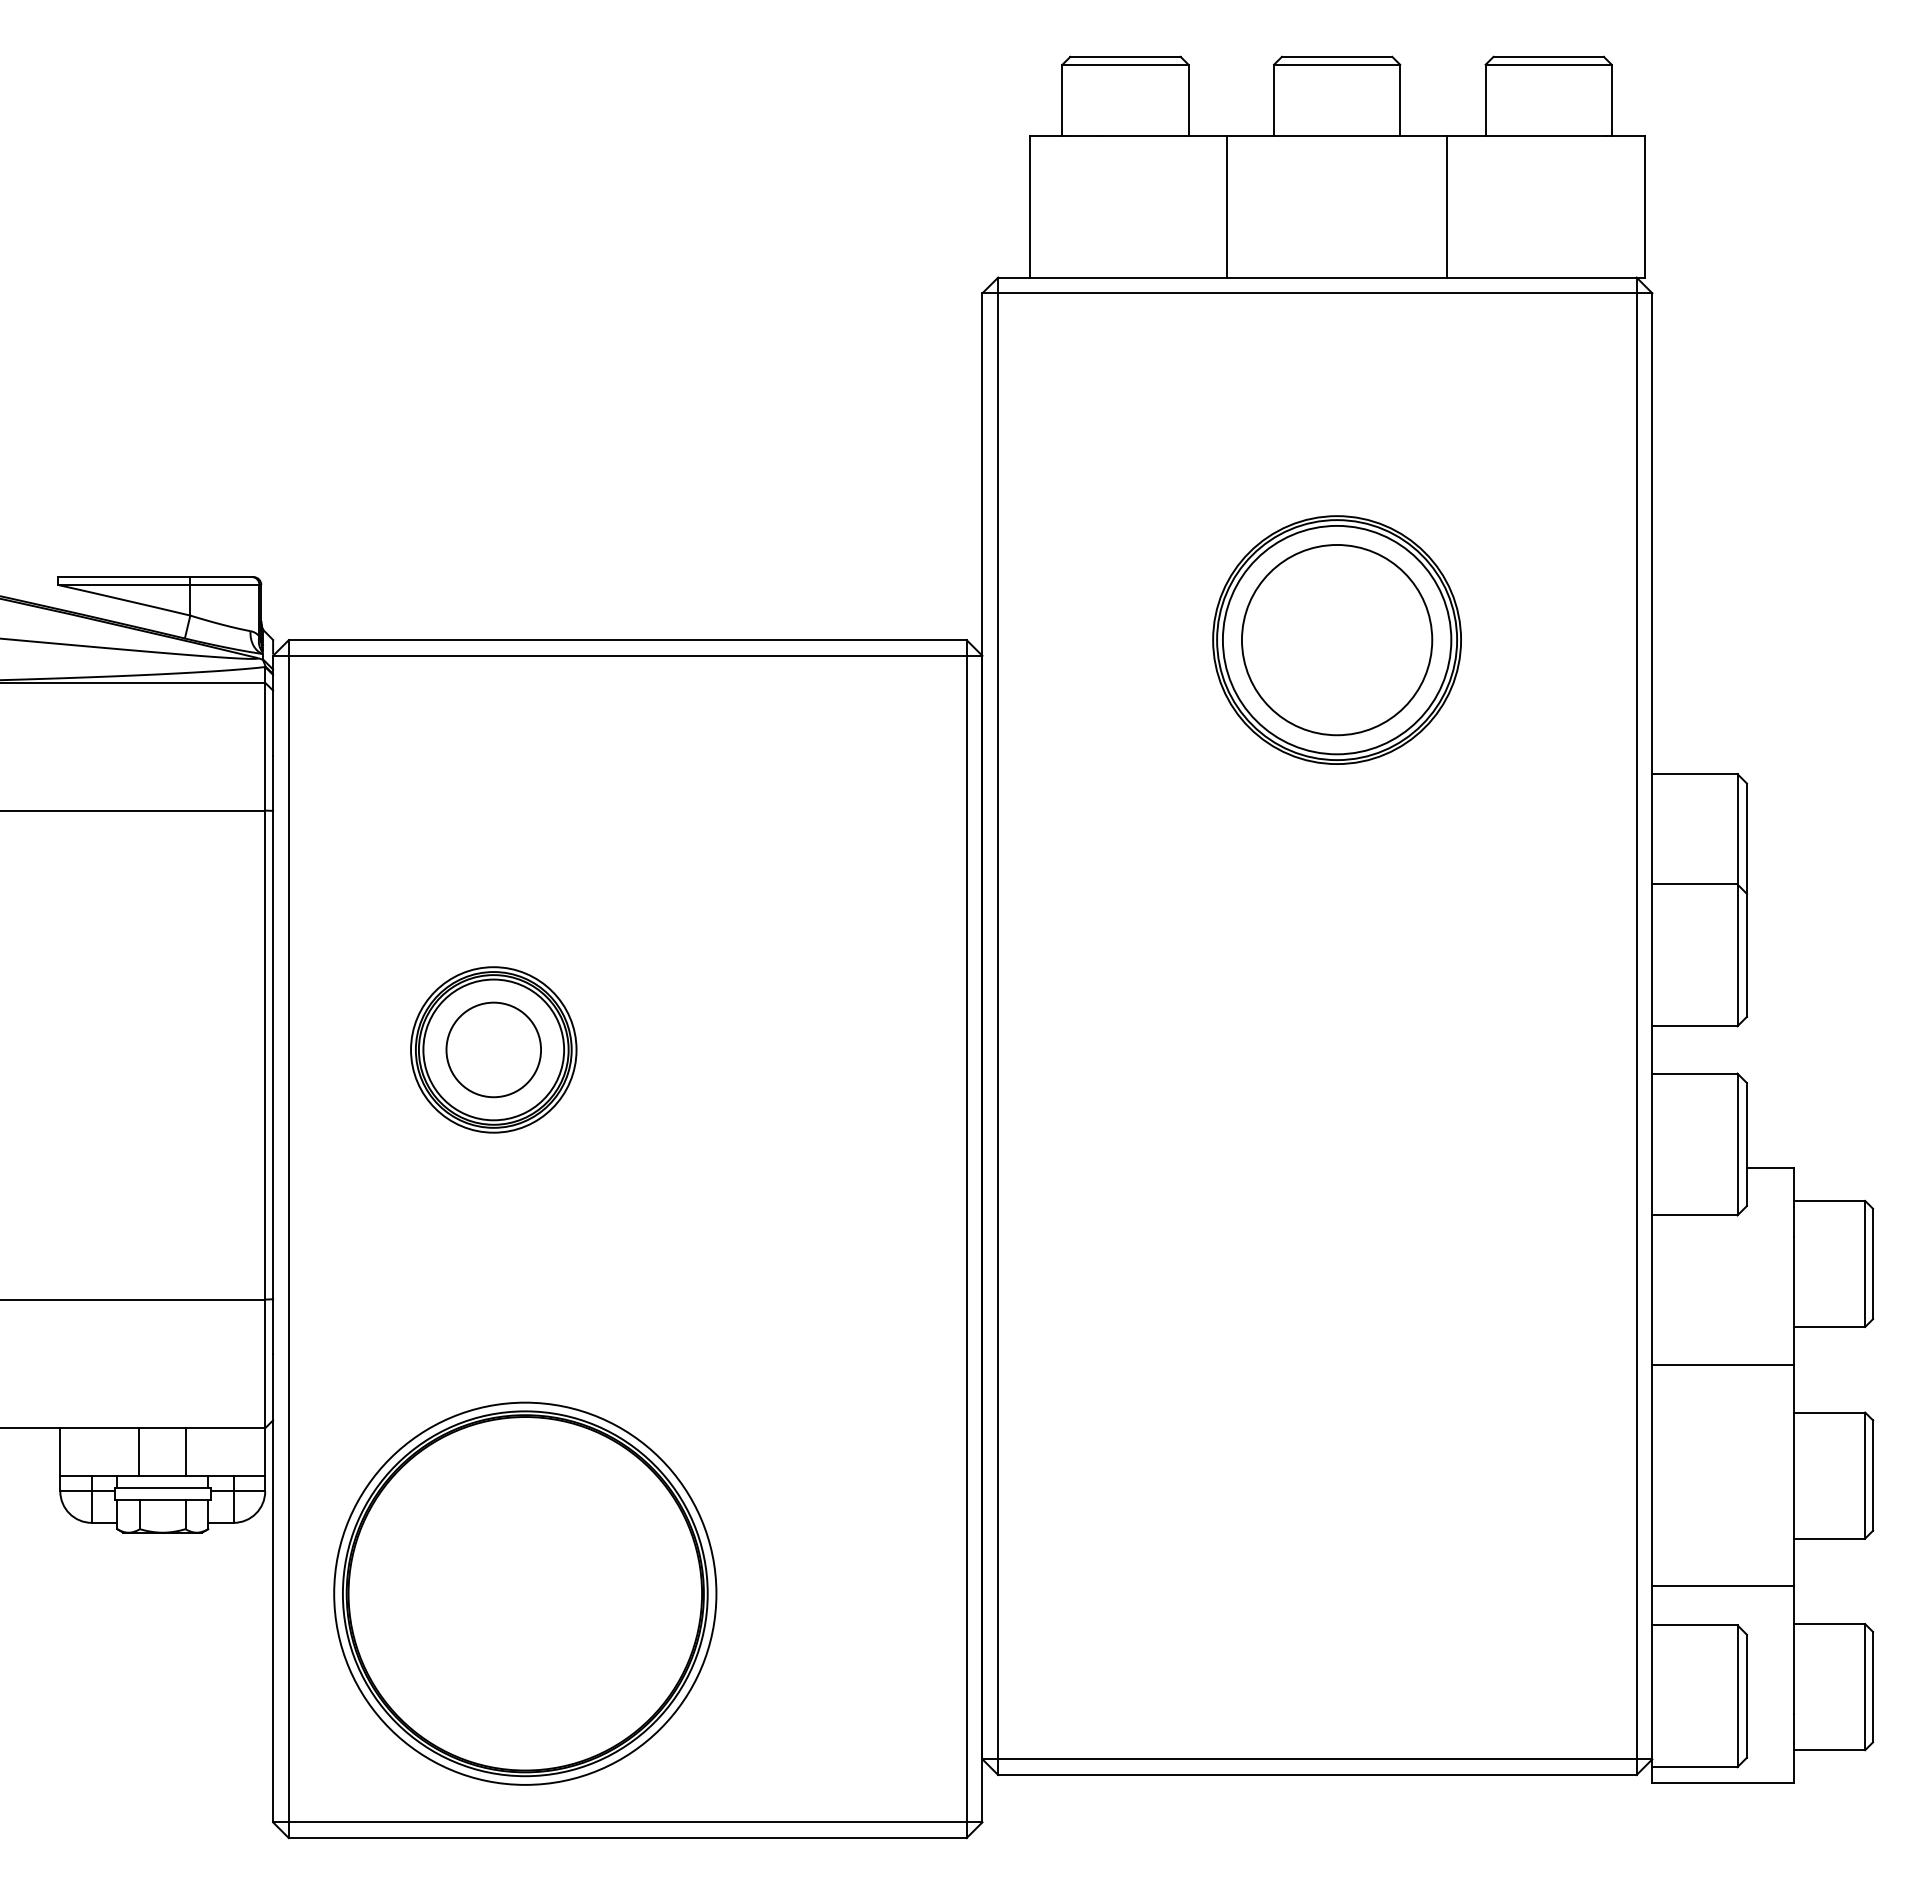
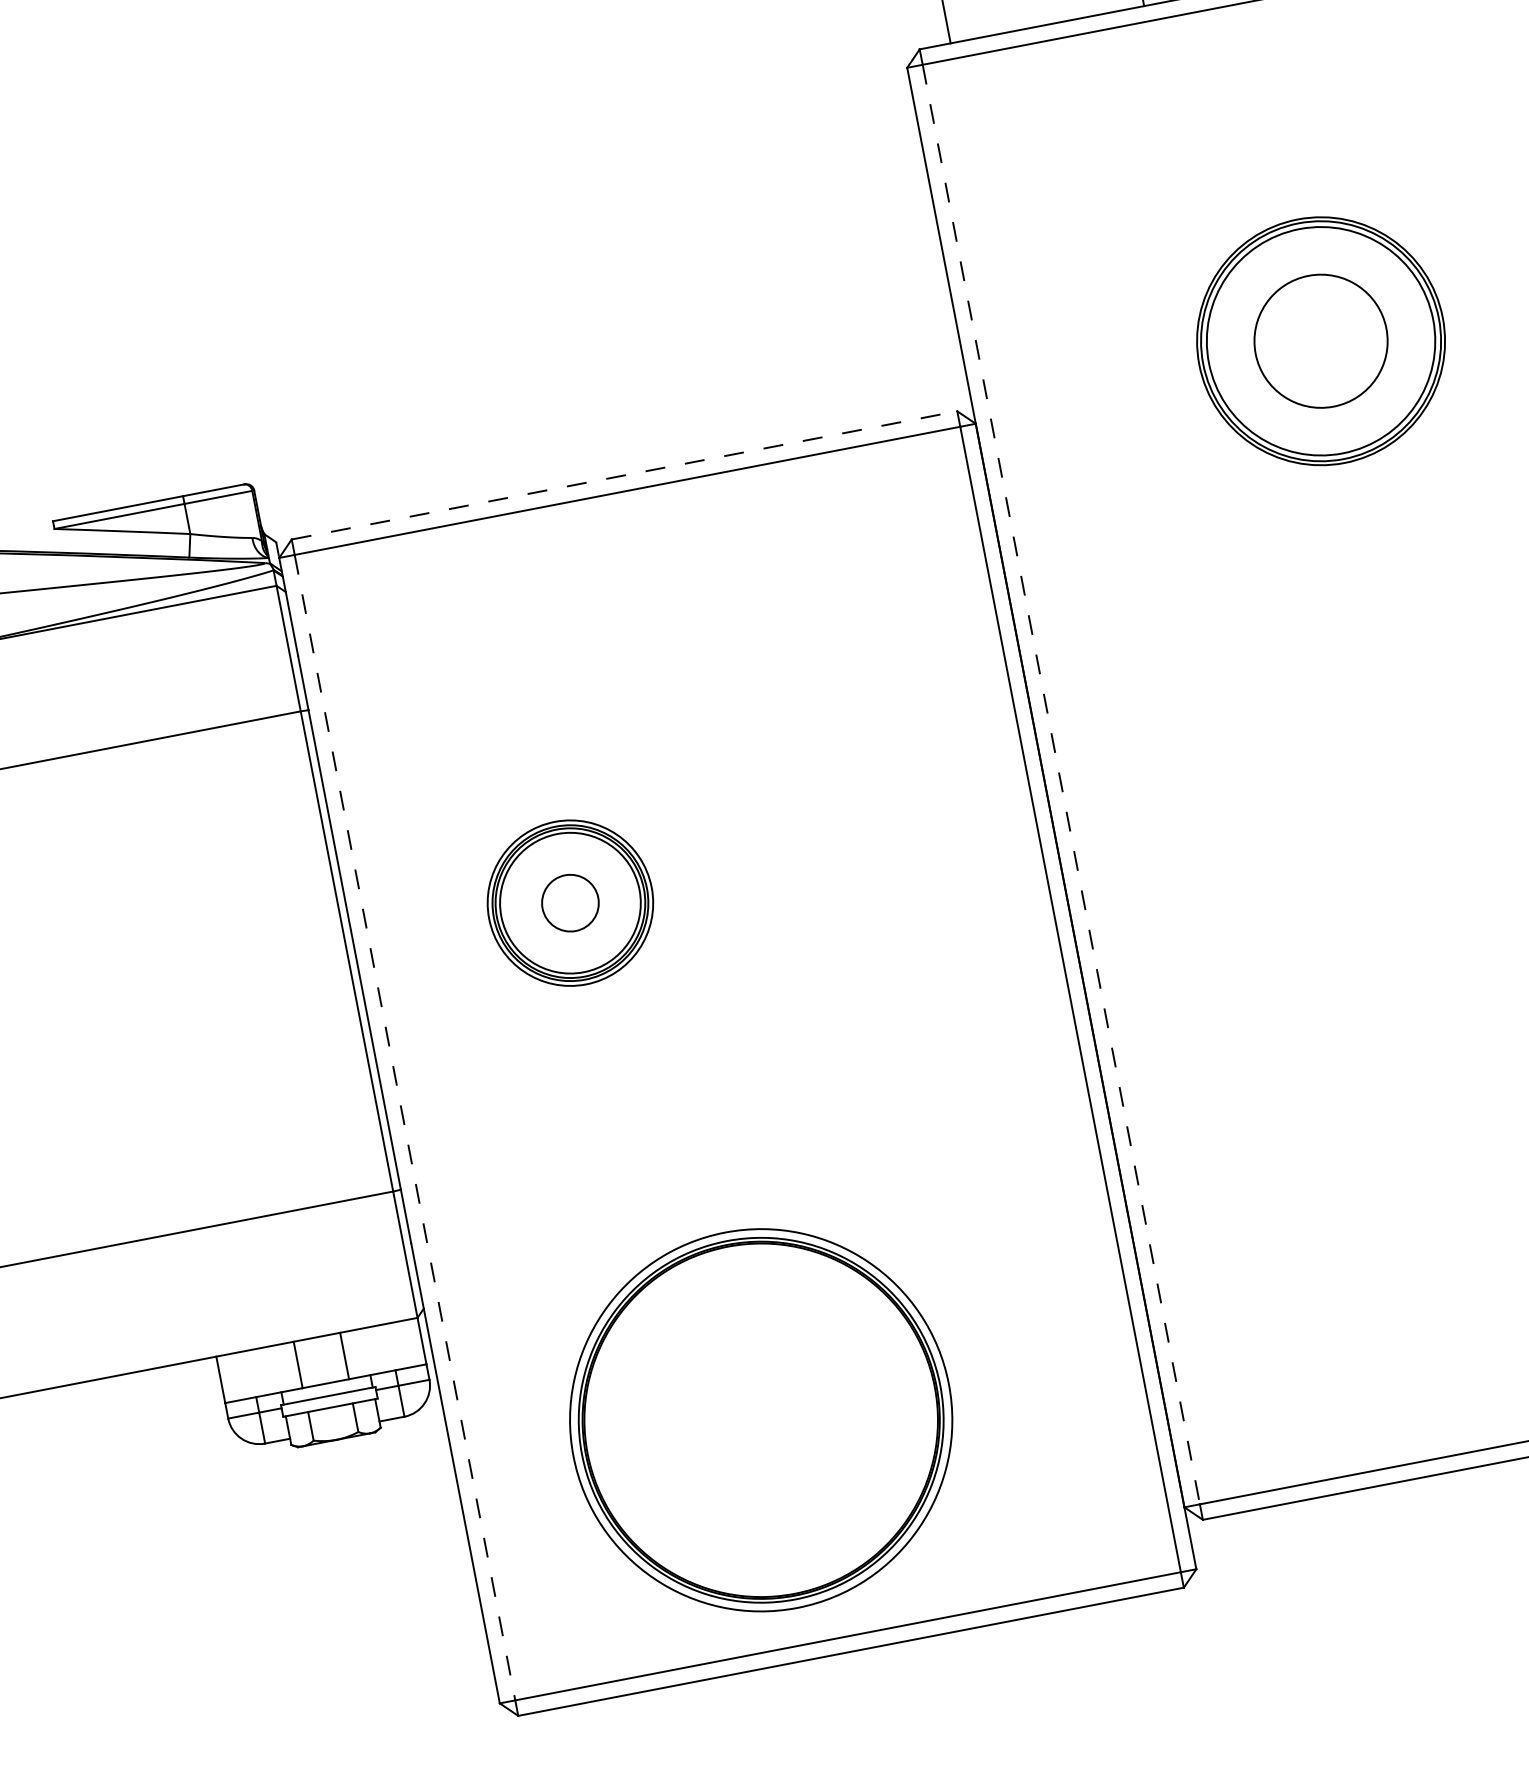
circle: (1336, 639) -> (1320, 340), size x0.7
line: (627, 640) -> (624, 475), solid -> dashed
line: (998, 1026) -> (1061, 784), solid -> dashed
circle: (493, 1049) -> (570, 902), size x0.6
line: (288, 1239) -> (404, 1128), solid -> dashed
part: (525, 1593) -> (761, 1419), moved

